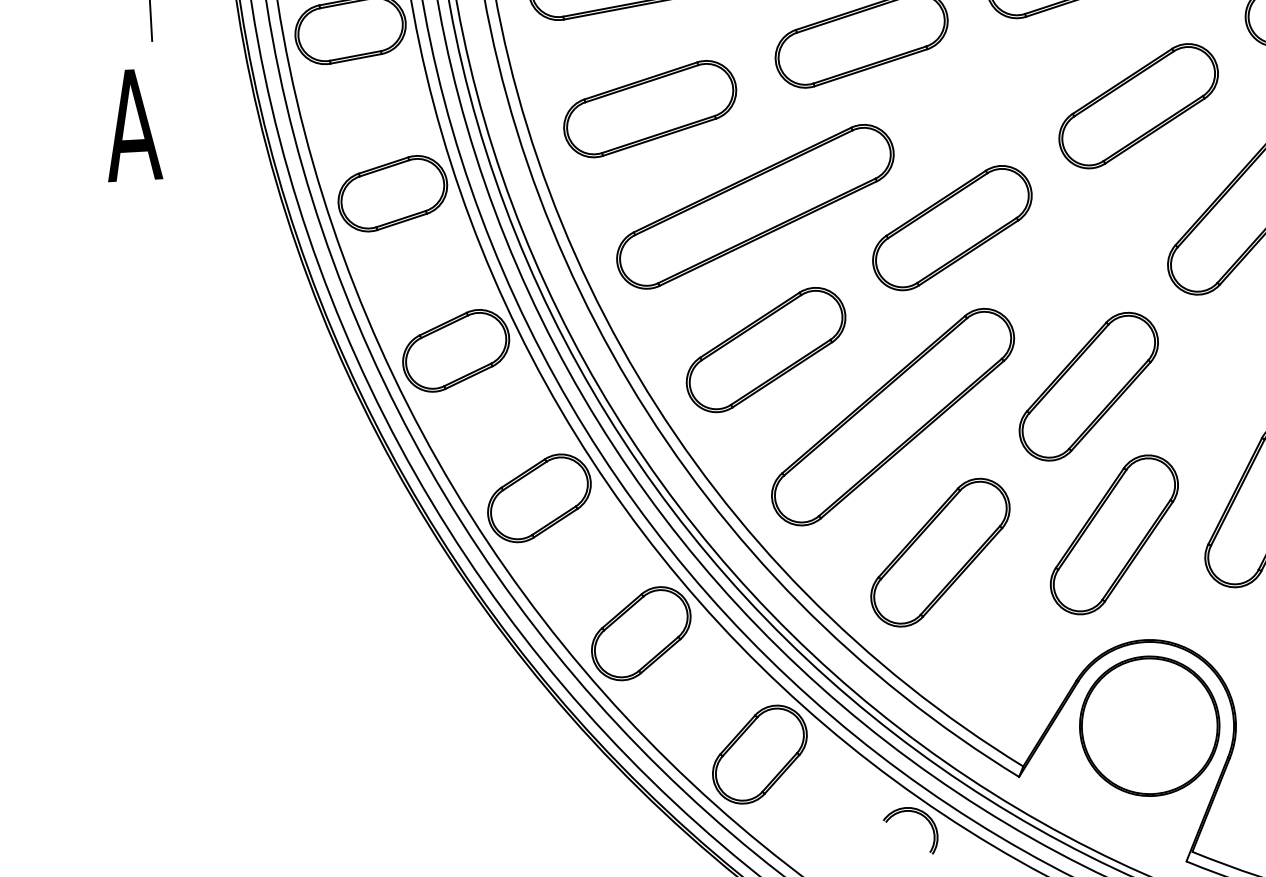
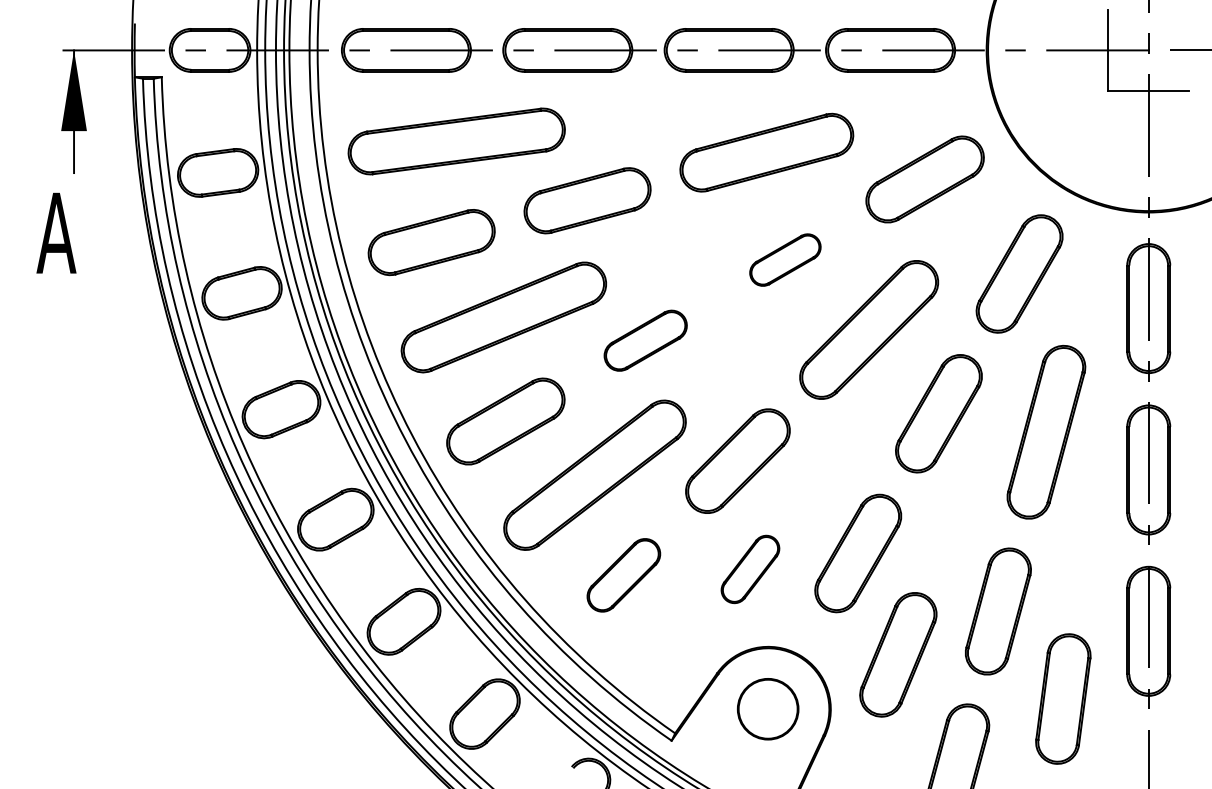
part: (1138, 105) -> (785, 259), size x0.6
part: (952, 227) -> (645, 340), size x0.7
part: (1114, 534) -> (750, 569), size x0.6
part: (940, 553) -> (623, 575), size x0.7
part: (1148, 725) -> (767, 708), size x0.6

